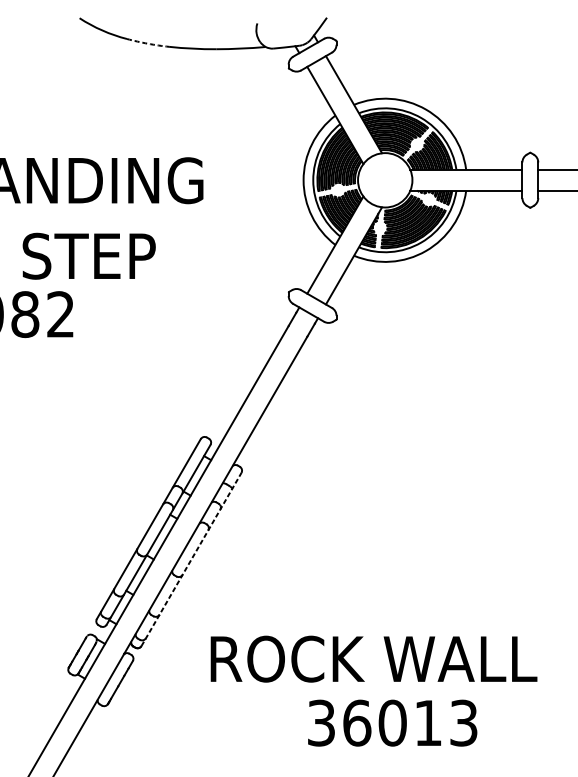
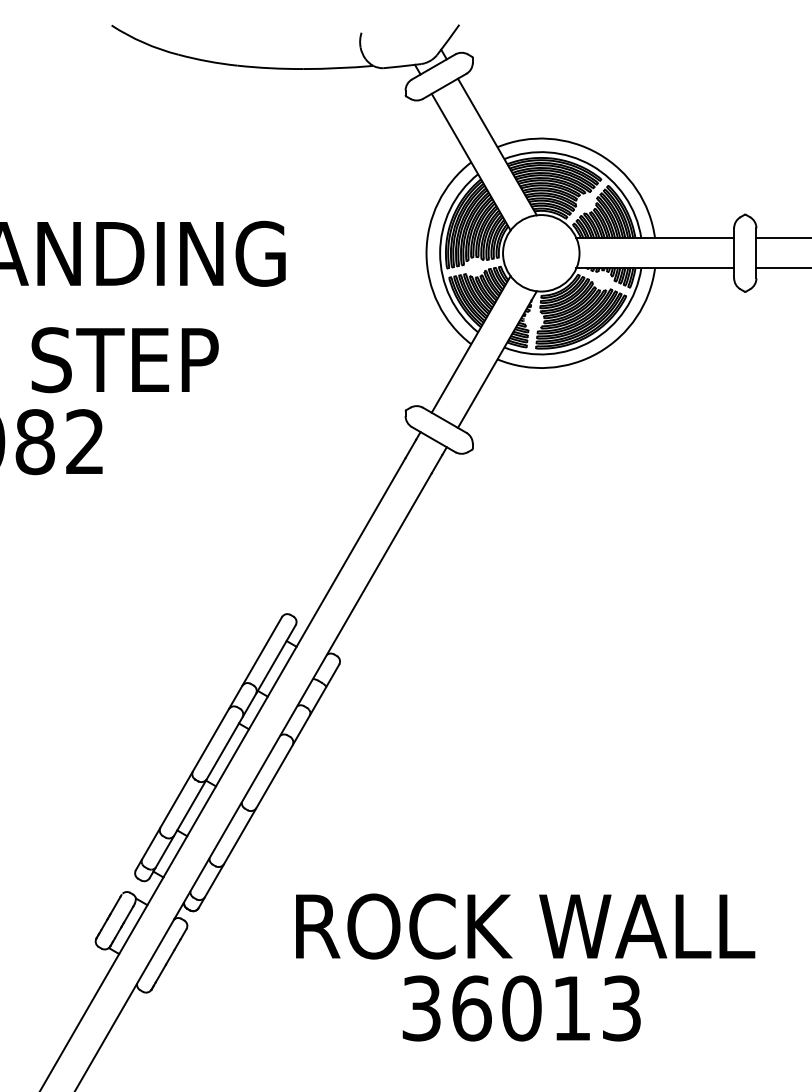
arc: (147, 43) -> (207, 61), dashed -> solid
line: (191, 559) -> (268, 786), dashed -> solid
text: (392, 723) -> (521, 1008), moved

